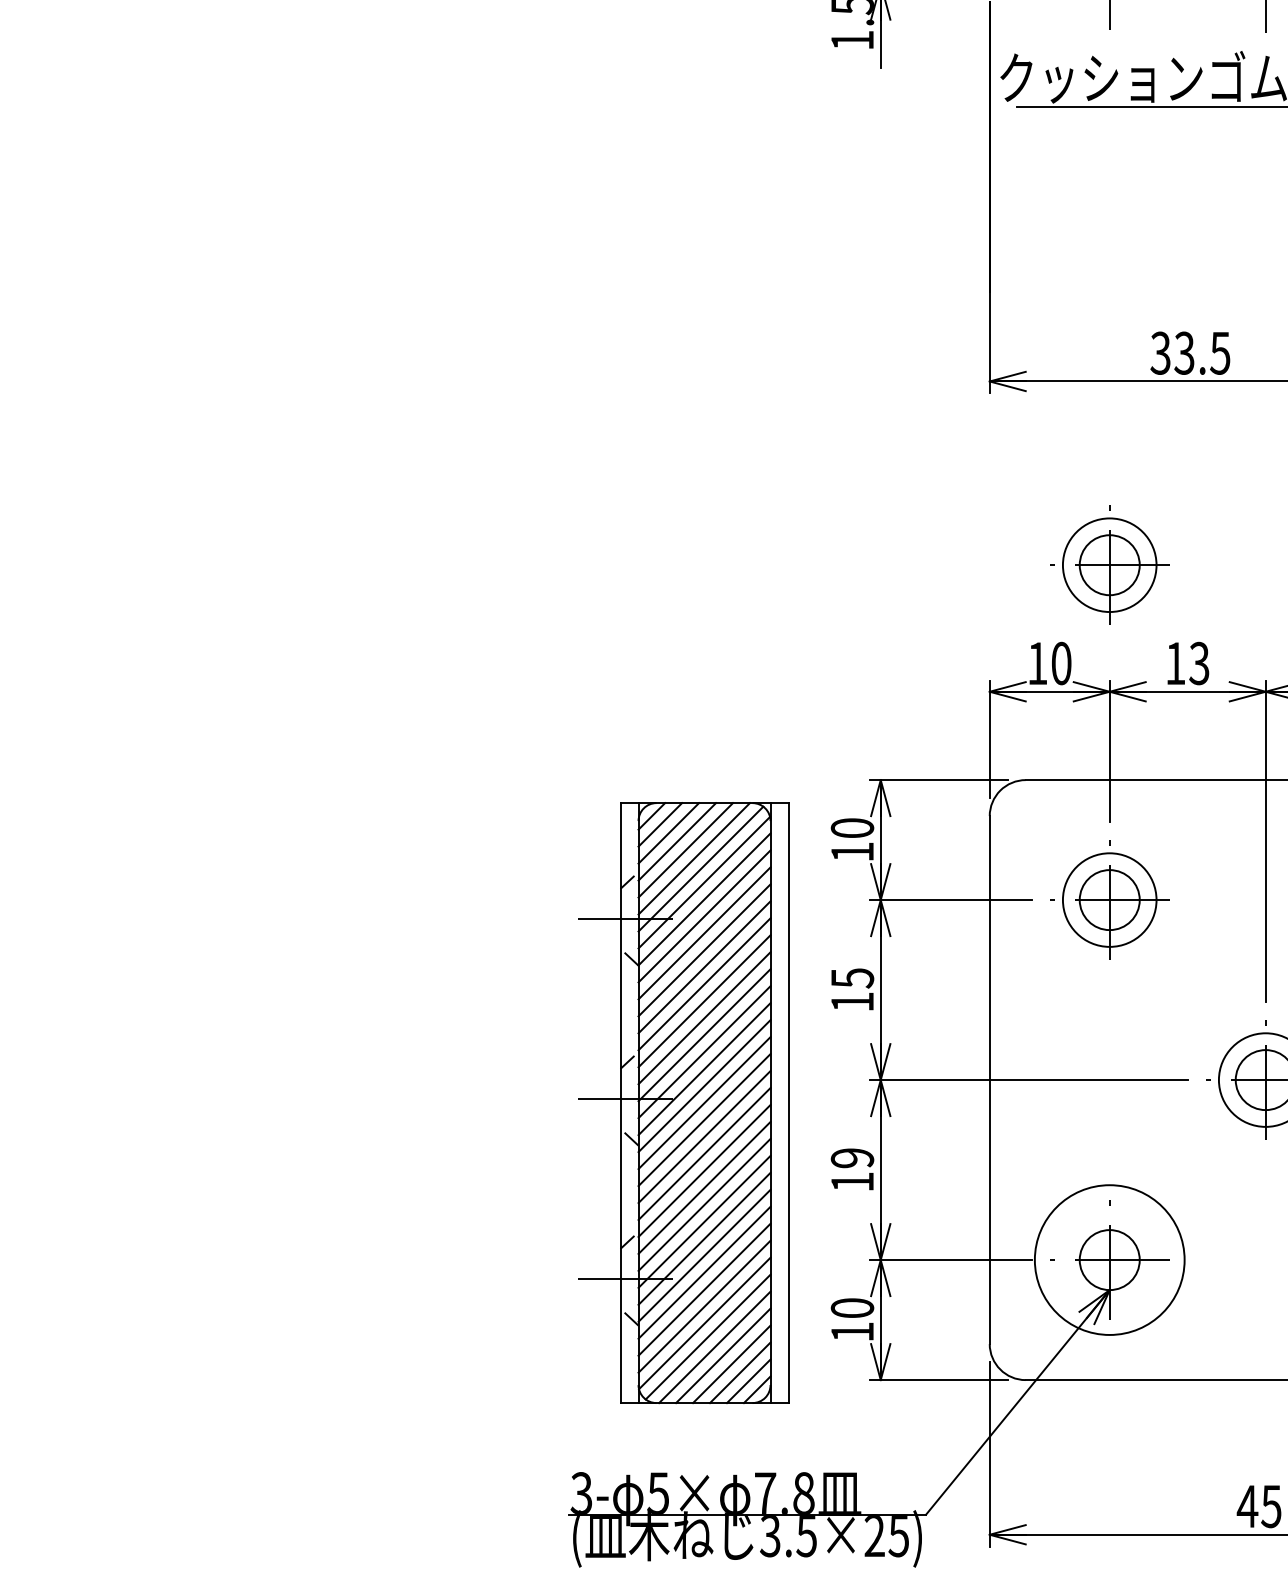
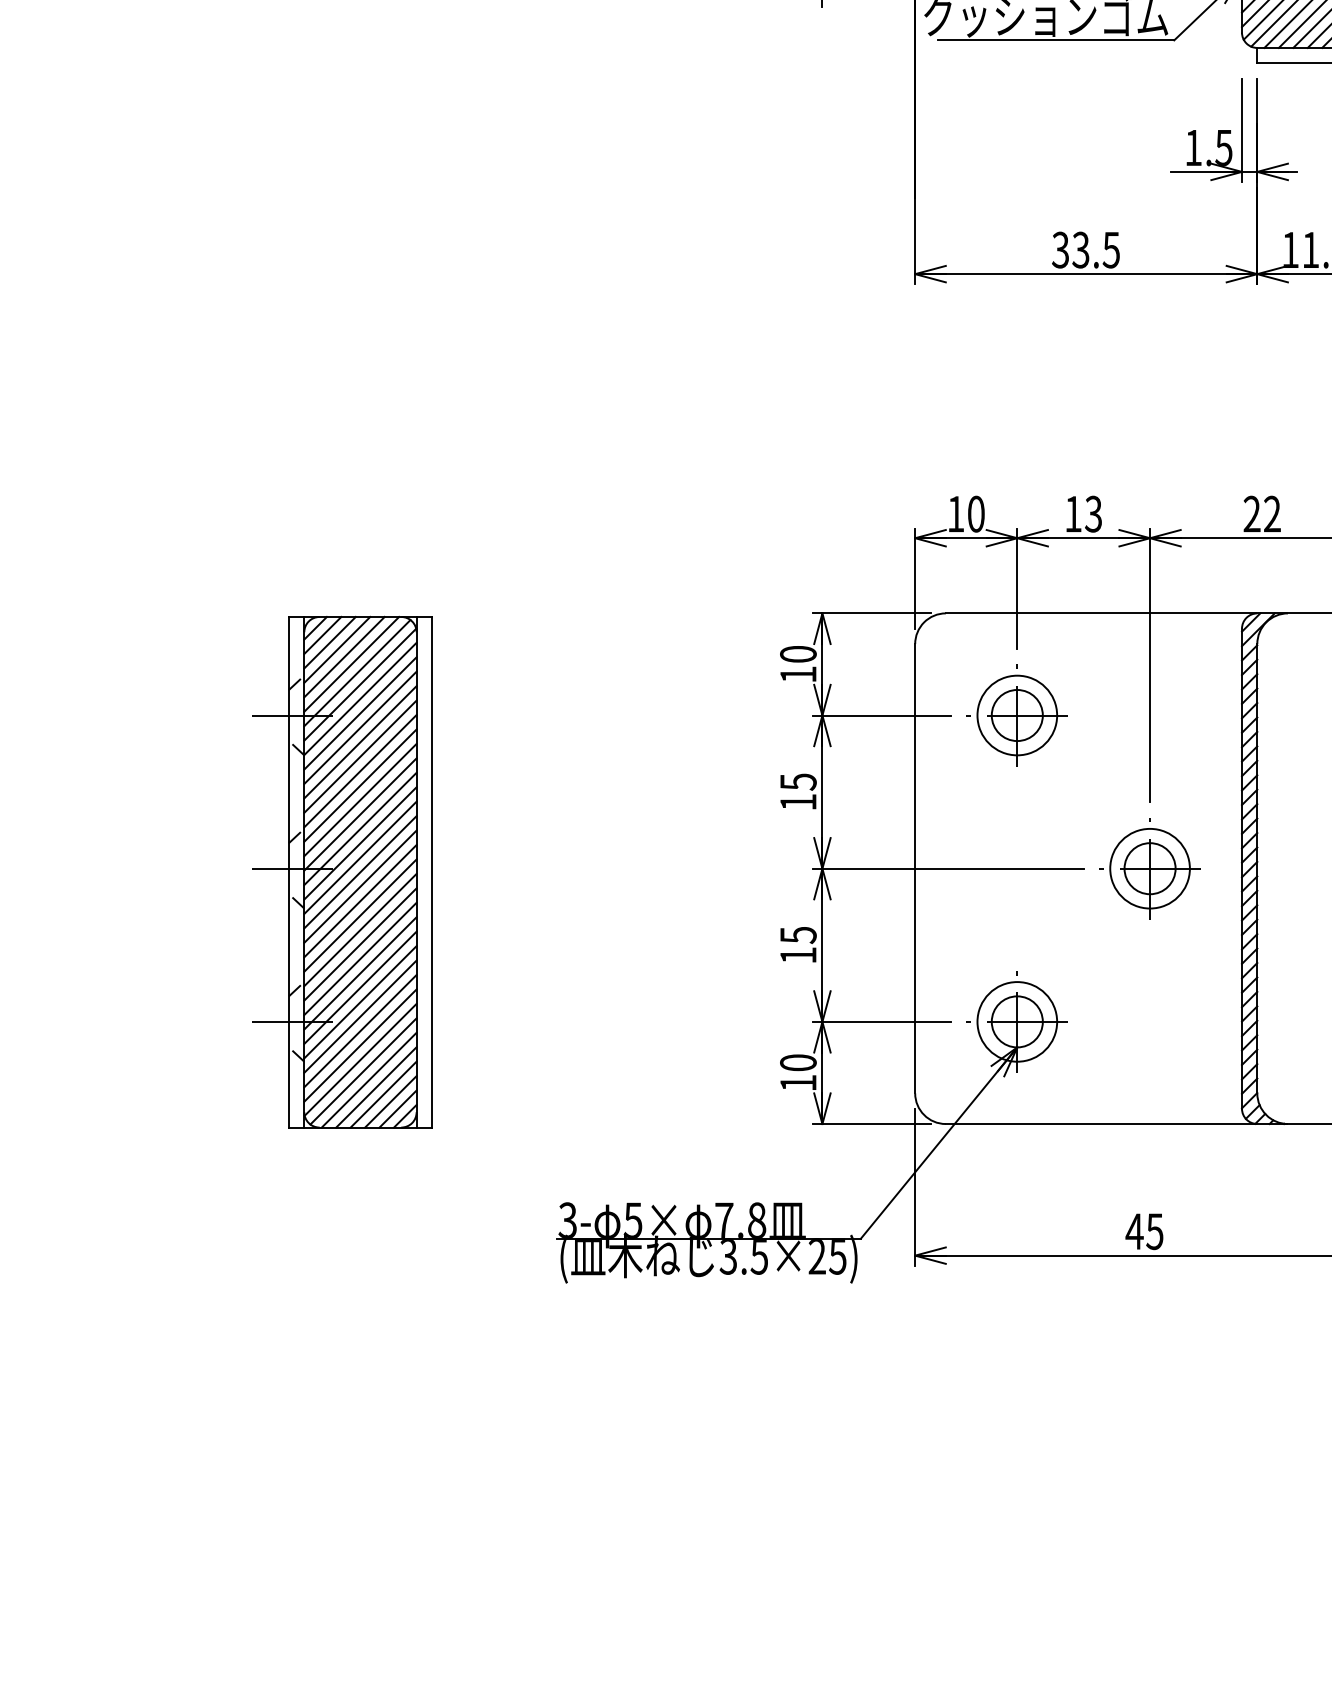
part: (1108, 565) -> (1016, 430), removed
part: (683, 1102) -> (342, 871), moved
text: (852, 1158) -> (798, 935), 19 -> 15
circle: (1109, 1259) -> (1017, 1021), size x0.62

